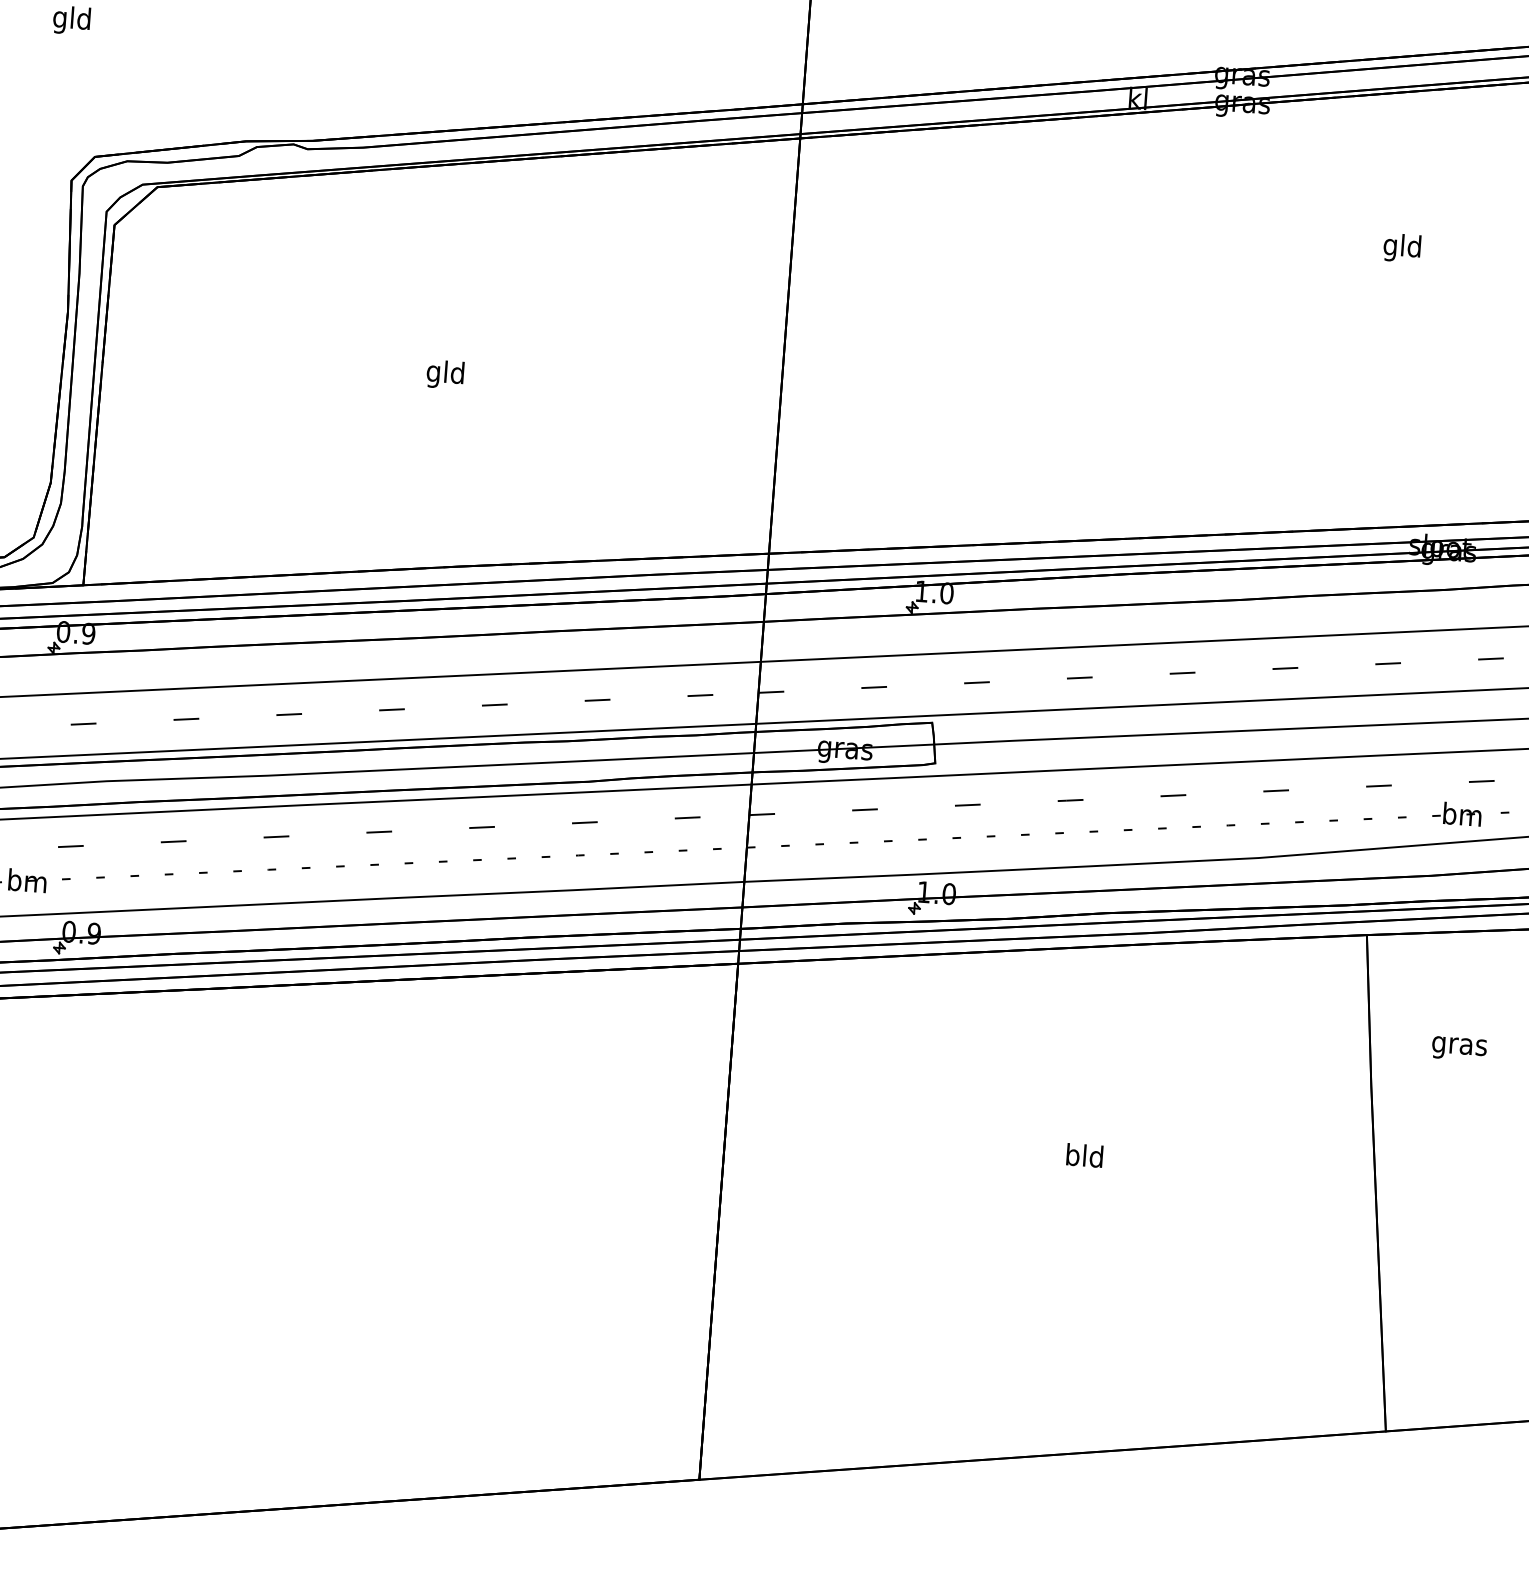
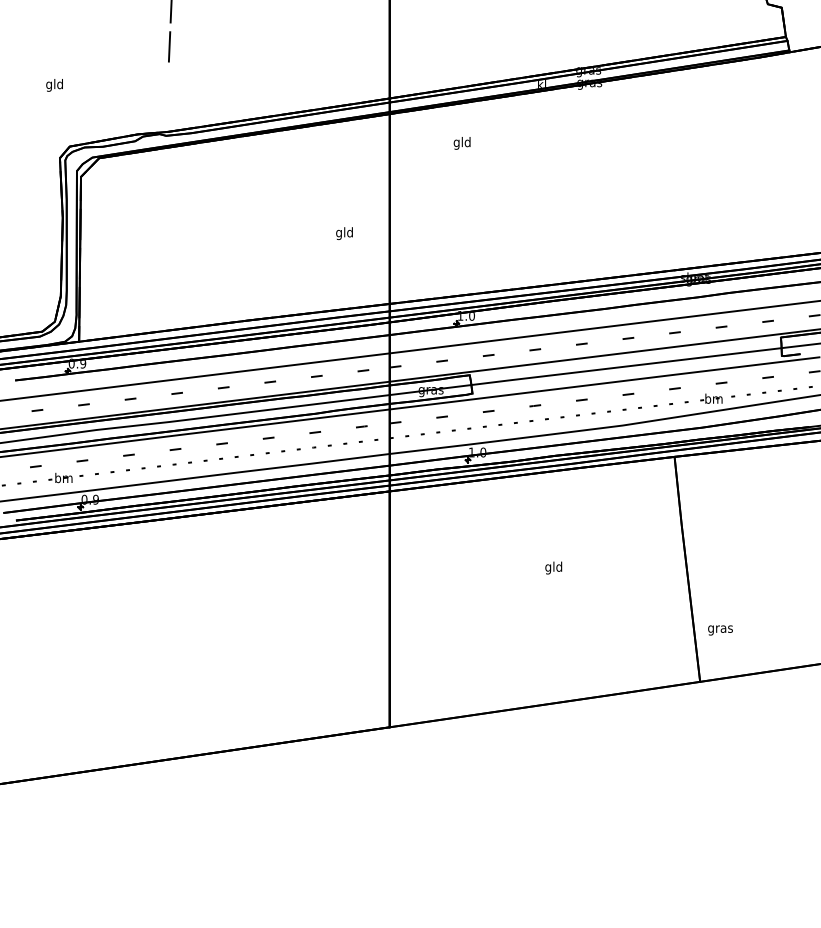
text: (1400, 248) -> (461, 143), moved
text: (445, 374) -> (344, 233), moved
text: (1459, 1048) -> (720, 630), moved
text: (1072, 1156) -> (548, 567), bld -> gld

